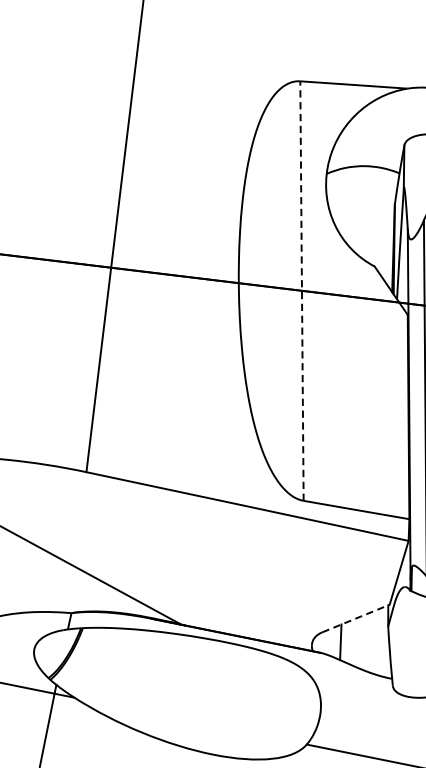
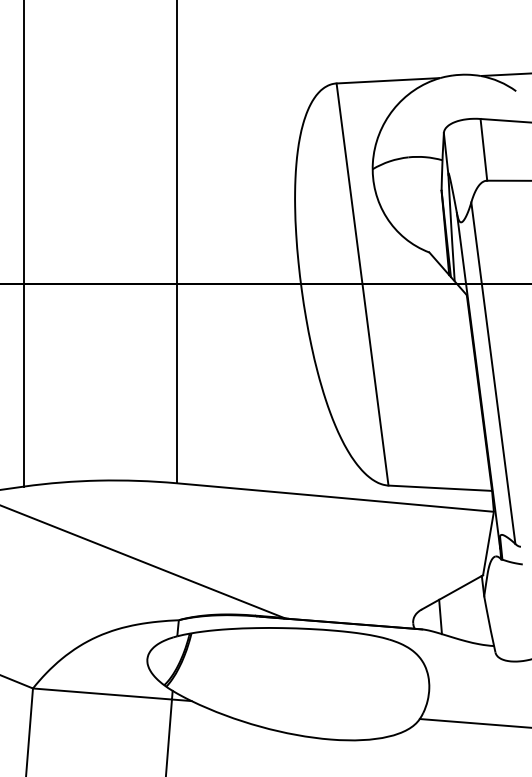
line: (301, 291) -> (362, 284), dashed -> solid
line: (356, 618) -> (452, 592), dashed -> solid

